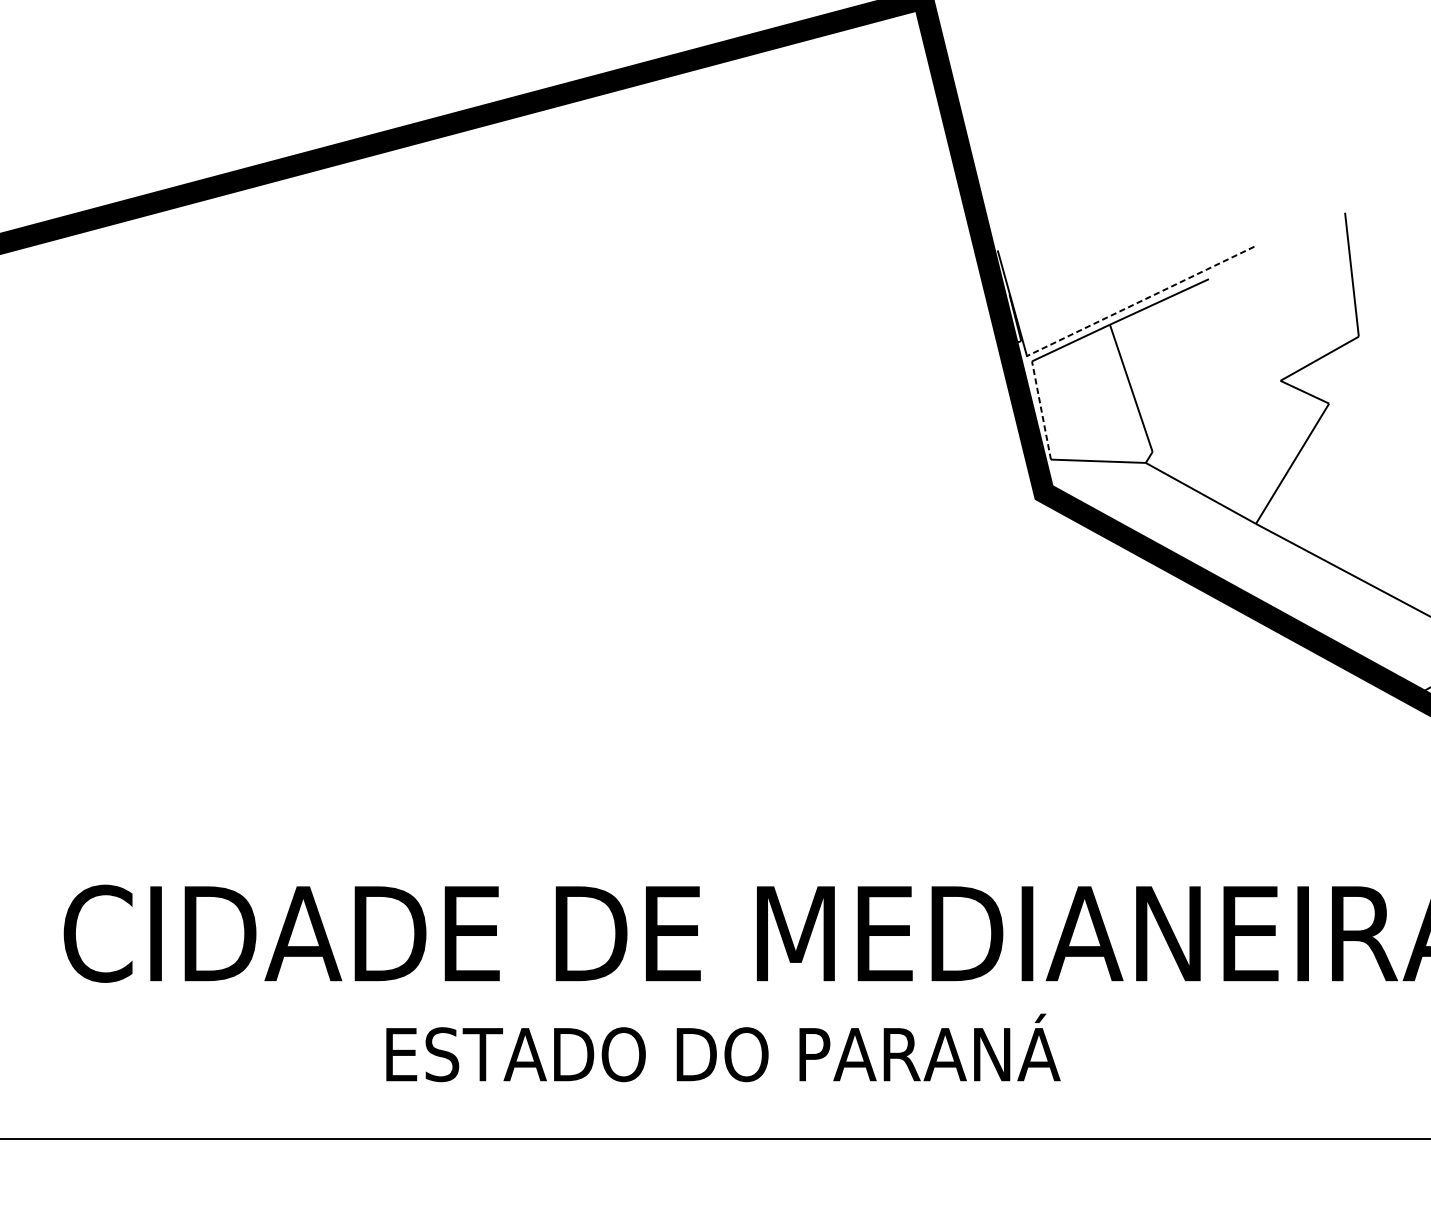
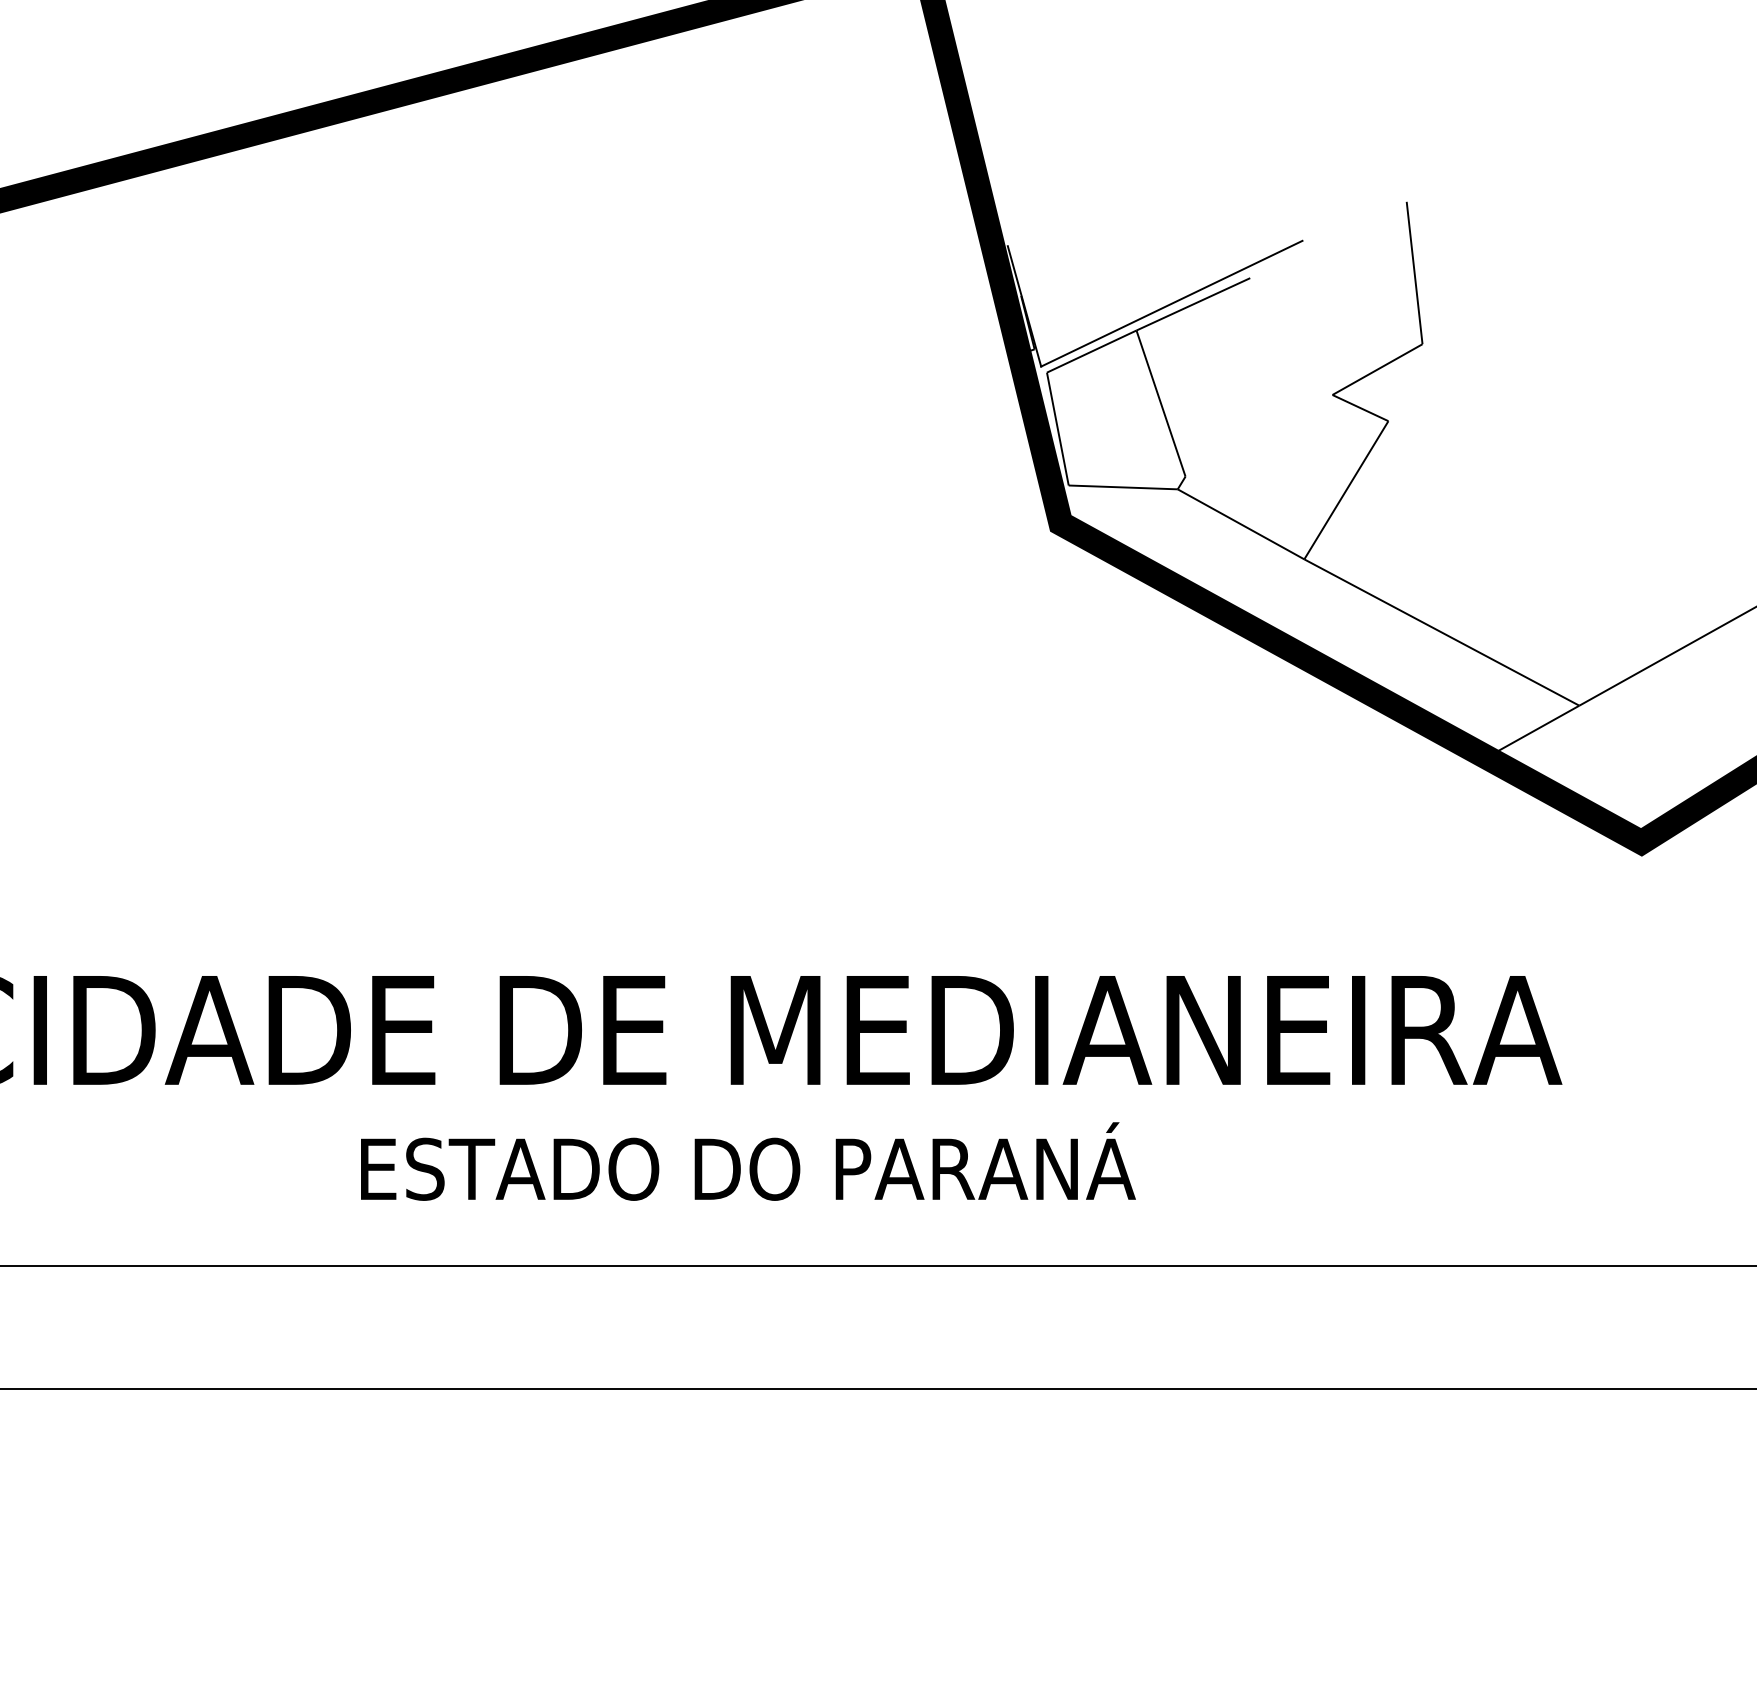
line: (1140, 301) -> (1171, 303), dashed -> solid
line: (1041, 410) -> (1057, 428), dashed -> solid
text: (723, 1047) -> (748, 1161), moved

